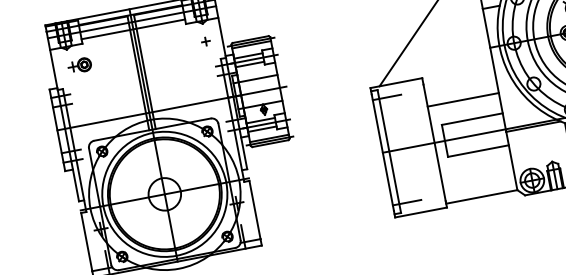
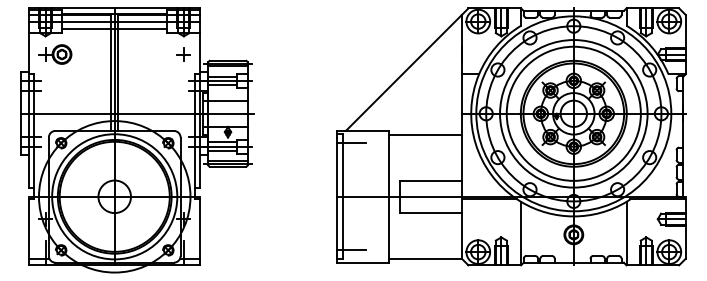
part: (205, 41) -> (183, 54), size x1.67
part: (79, 65) -> (55, 54), size x1.43
line: (463, 99) -> (425, 134), moved

